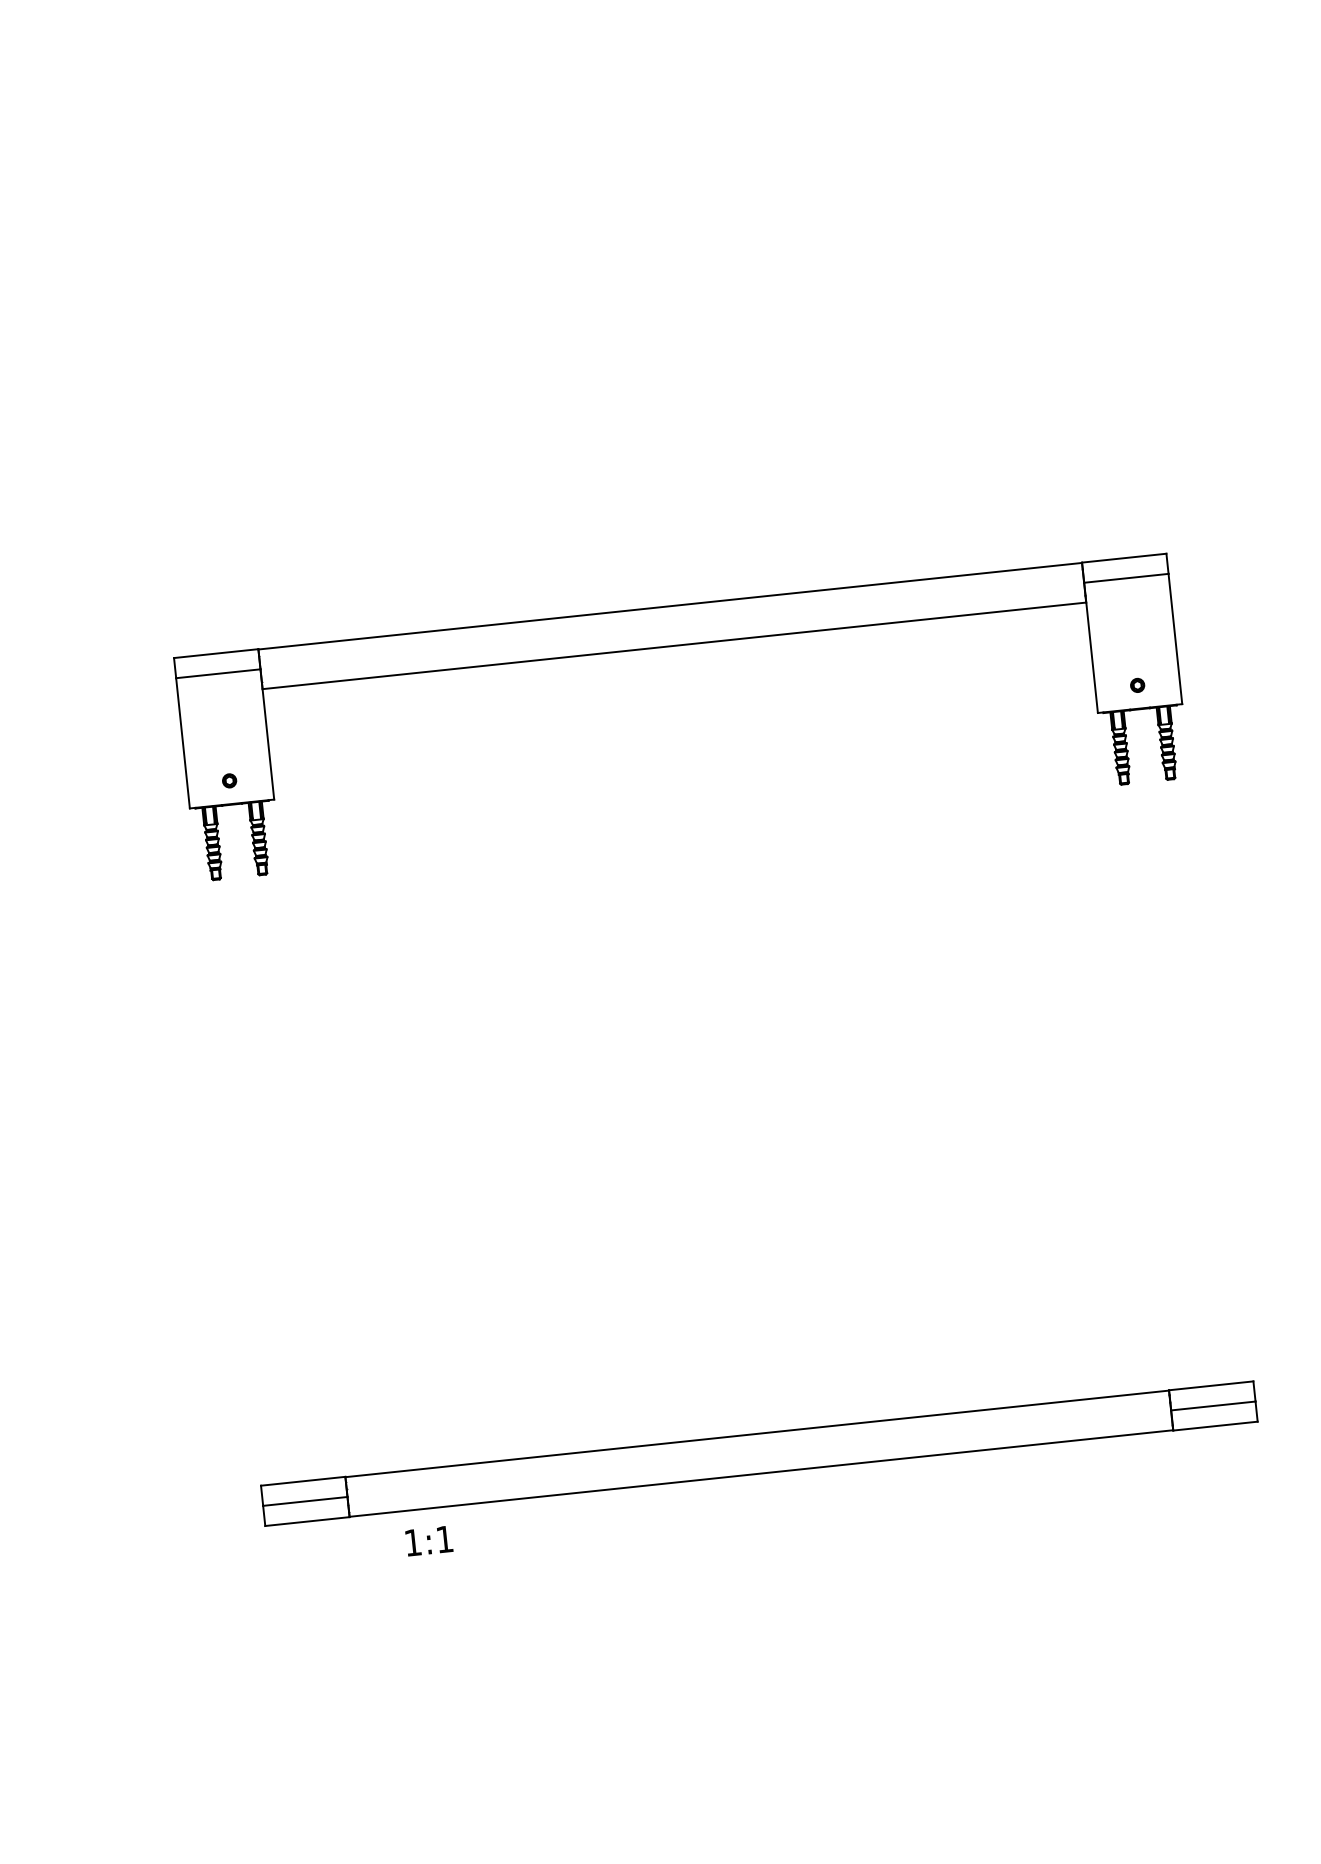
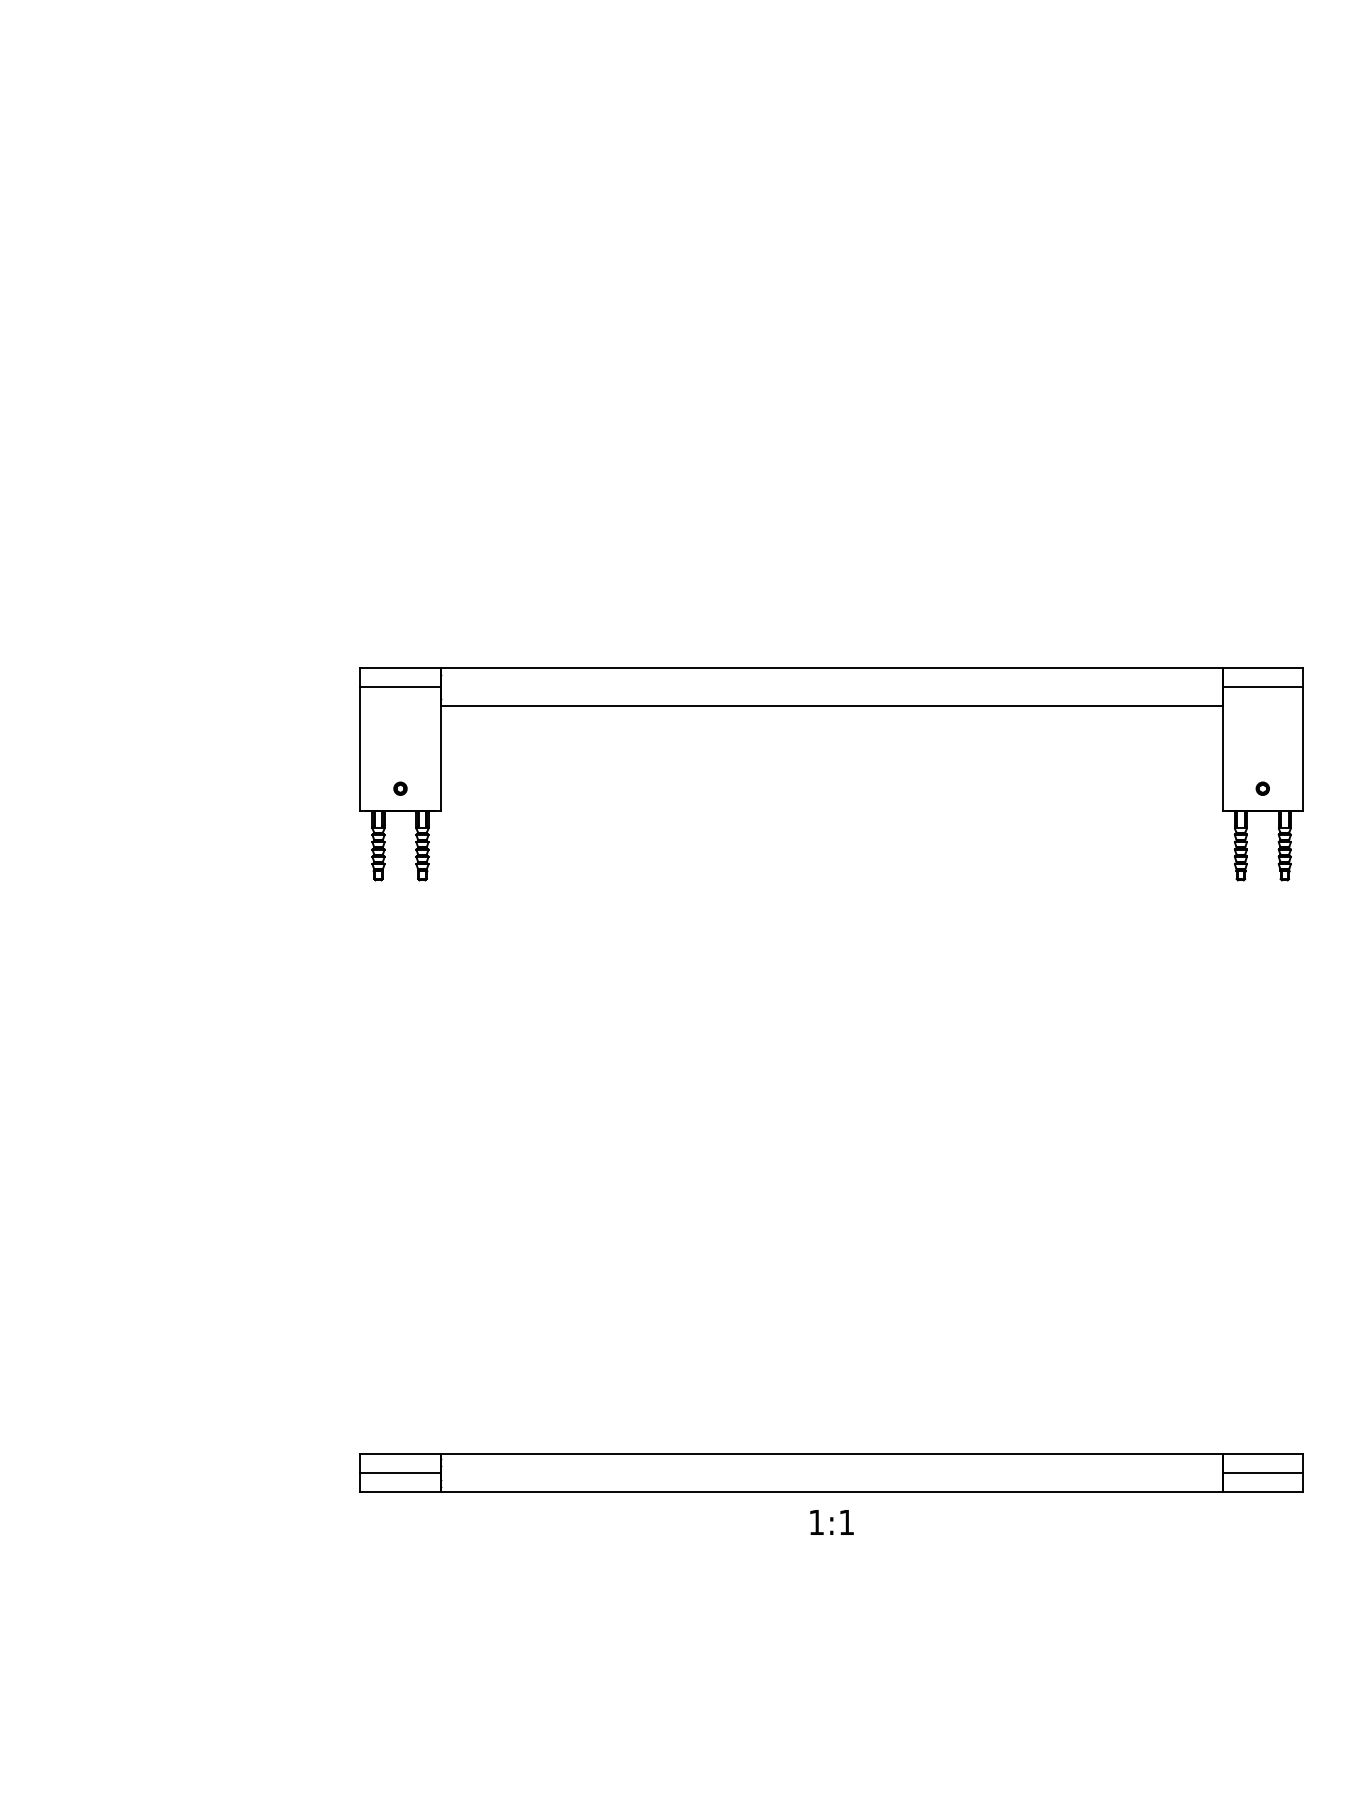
text: (428, 1541) -> (831, 1522), moved

